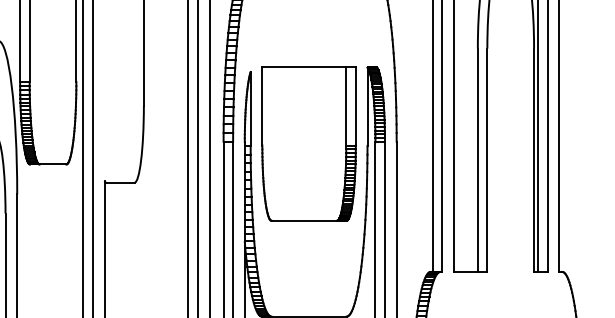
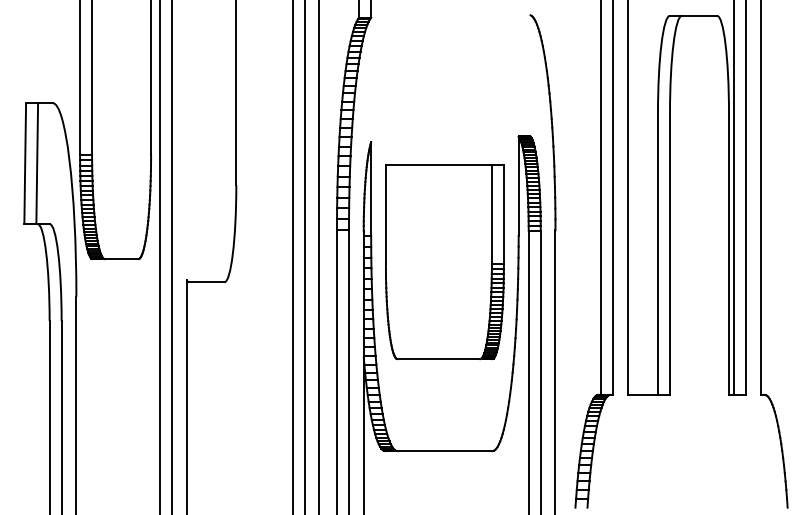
part: (308, 144) -> (444, 262), moved

